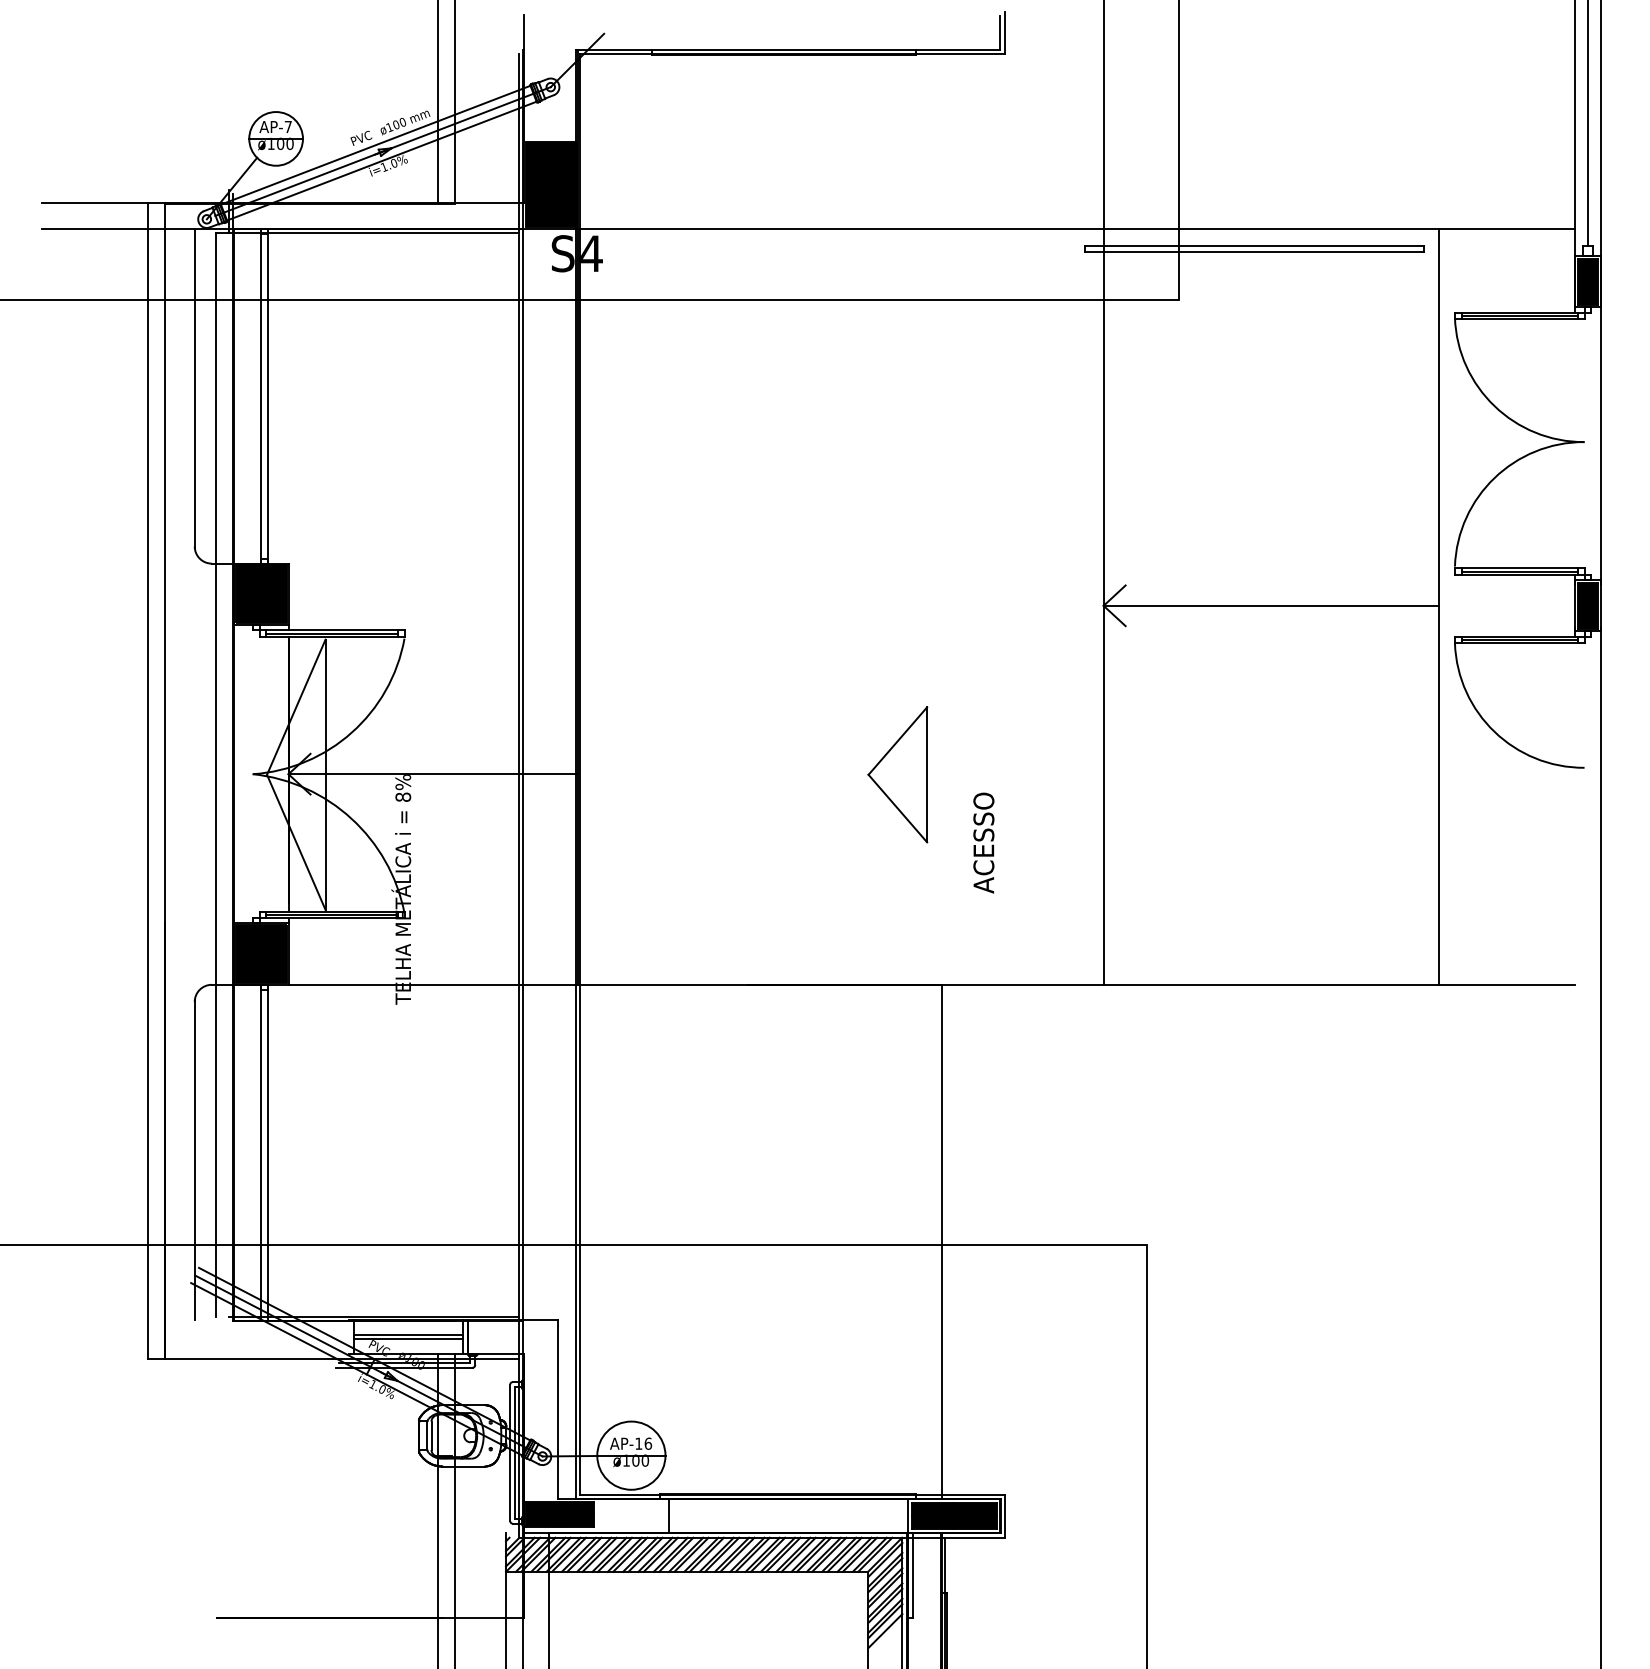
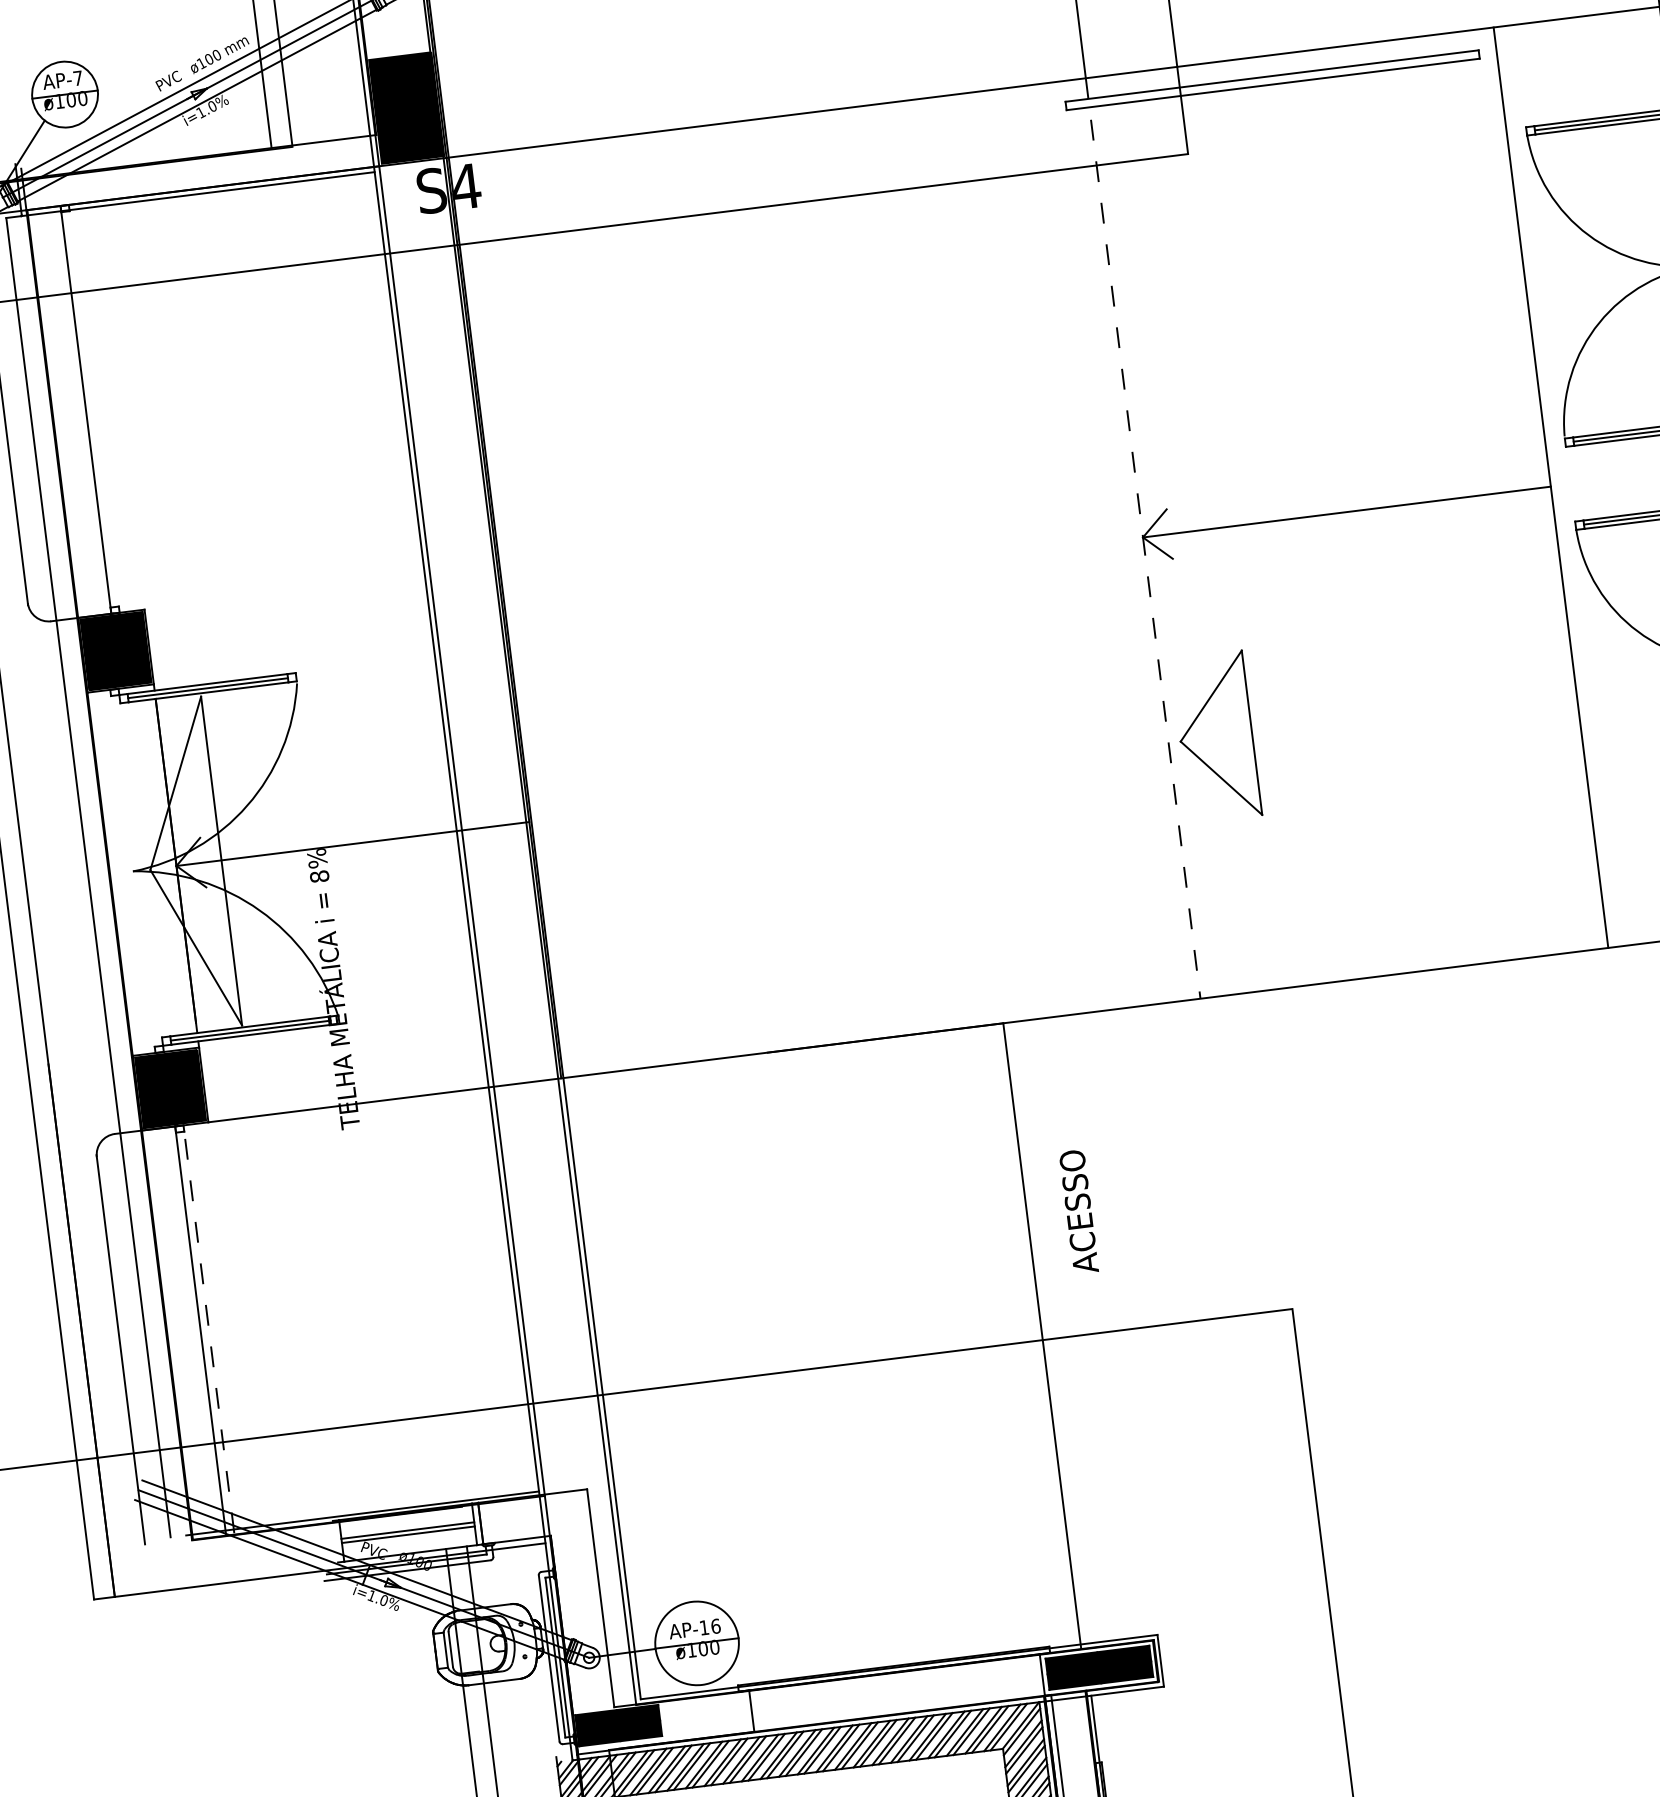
line: (268, 395) -> (94, 408), removed
line: (1103, 607) -> (1143, 539), solid -> dashed
part: (897, 774) -> (1215, 736), moved
text: (983, 842) -> (1078, 1211), moved
line: (268, 1152) -> (209, 1329), solid -> dashed

